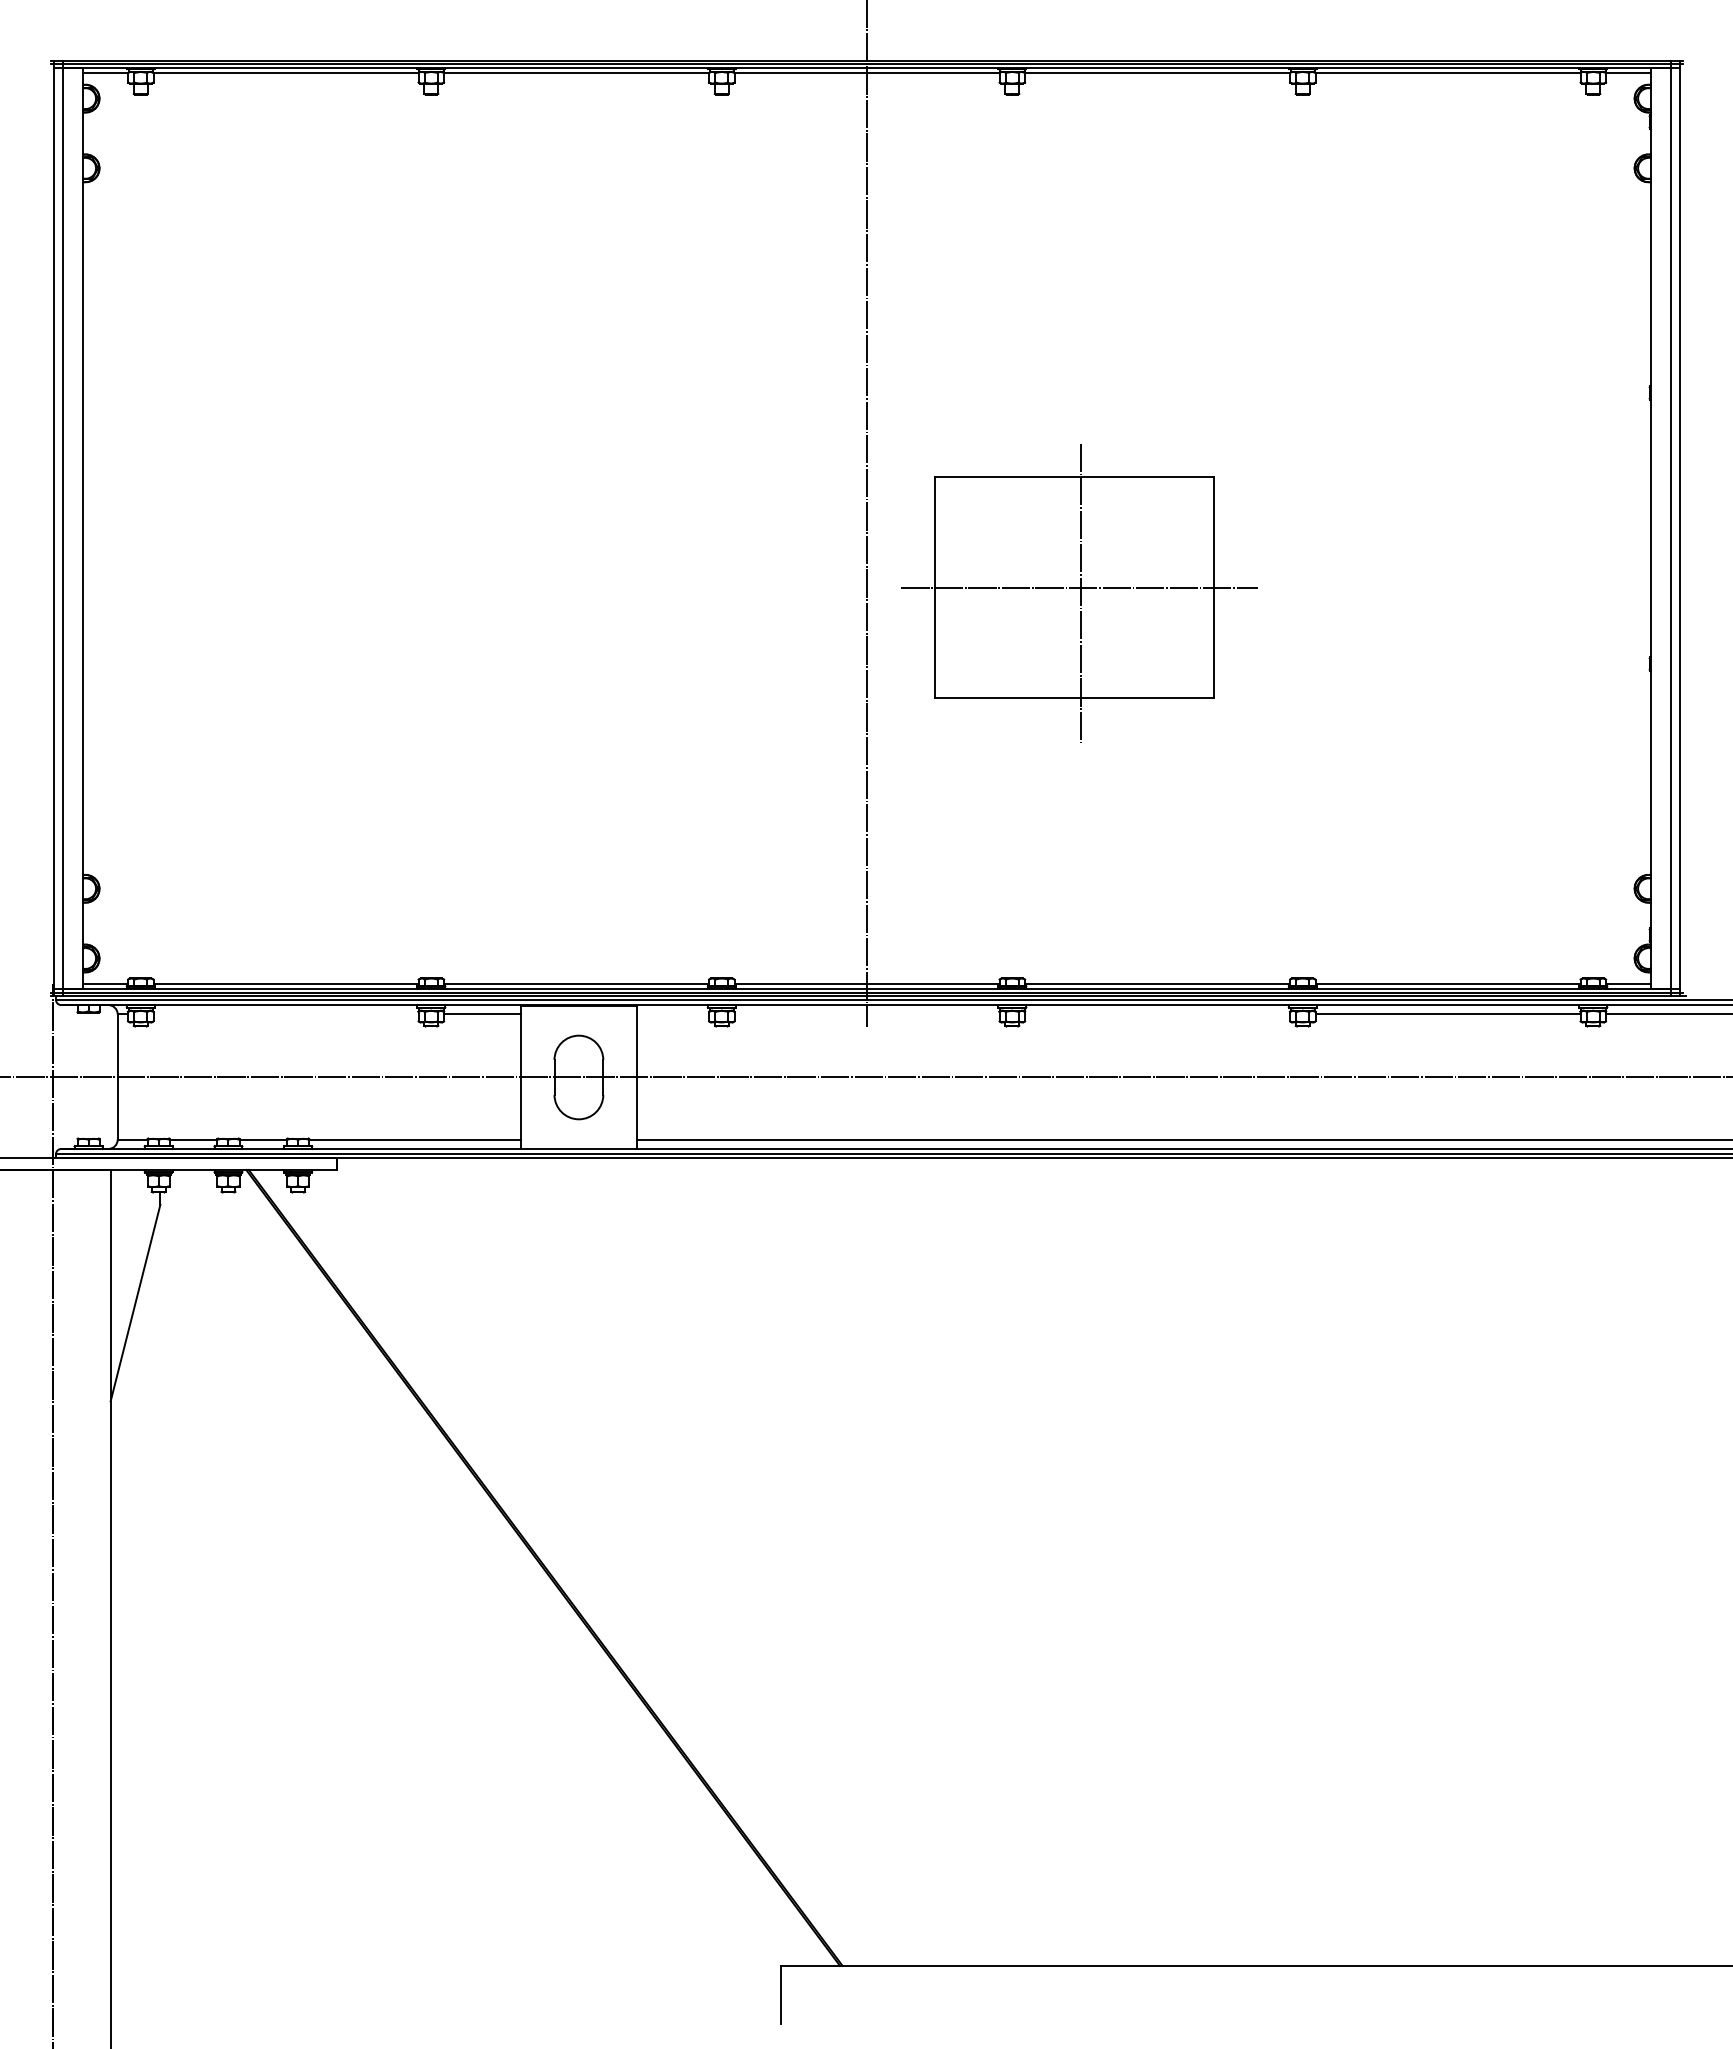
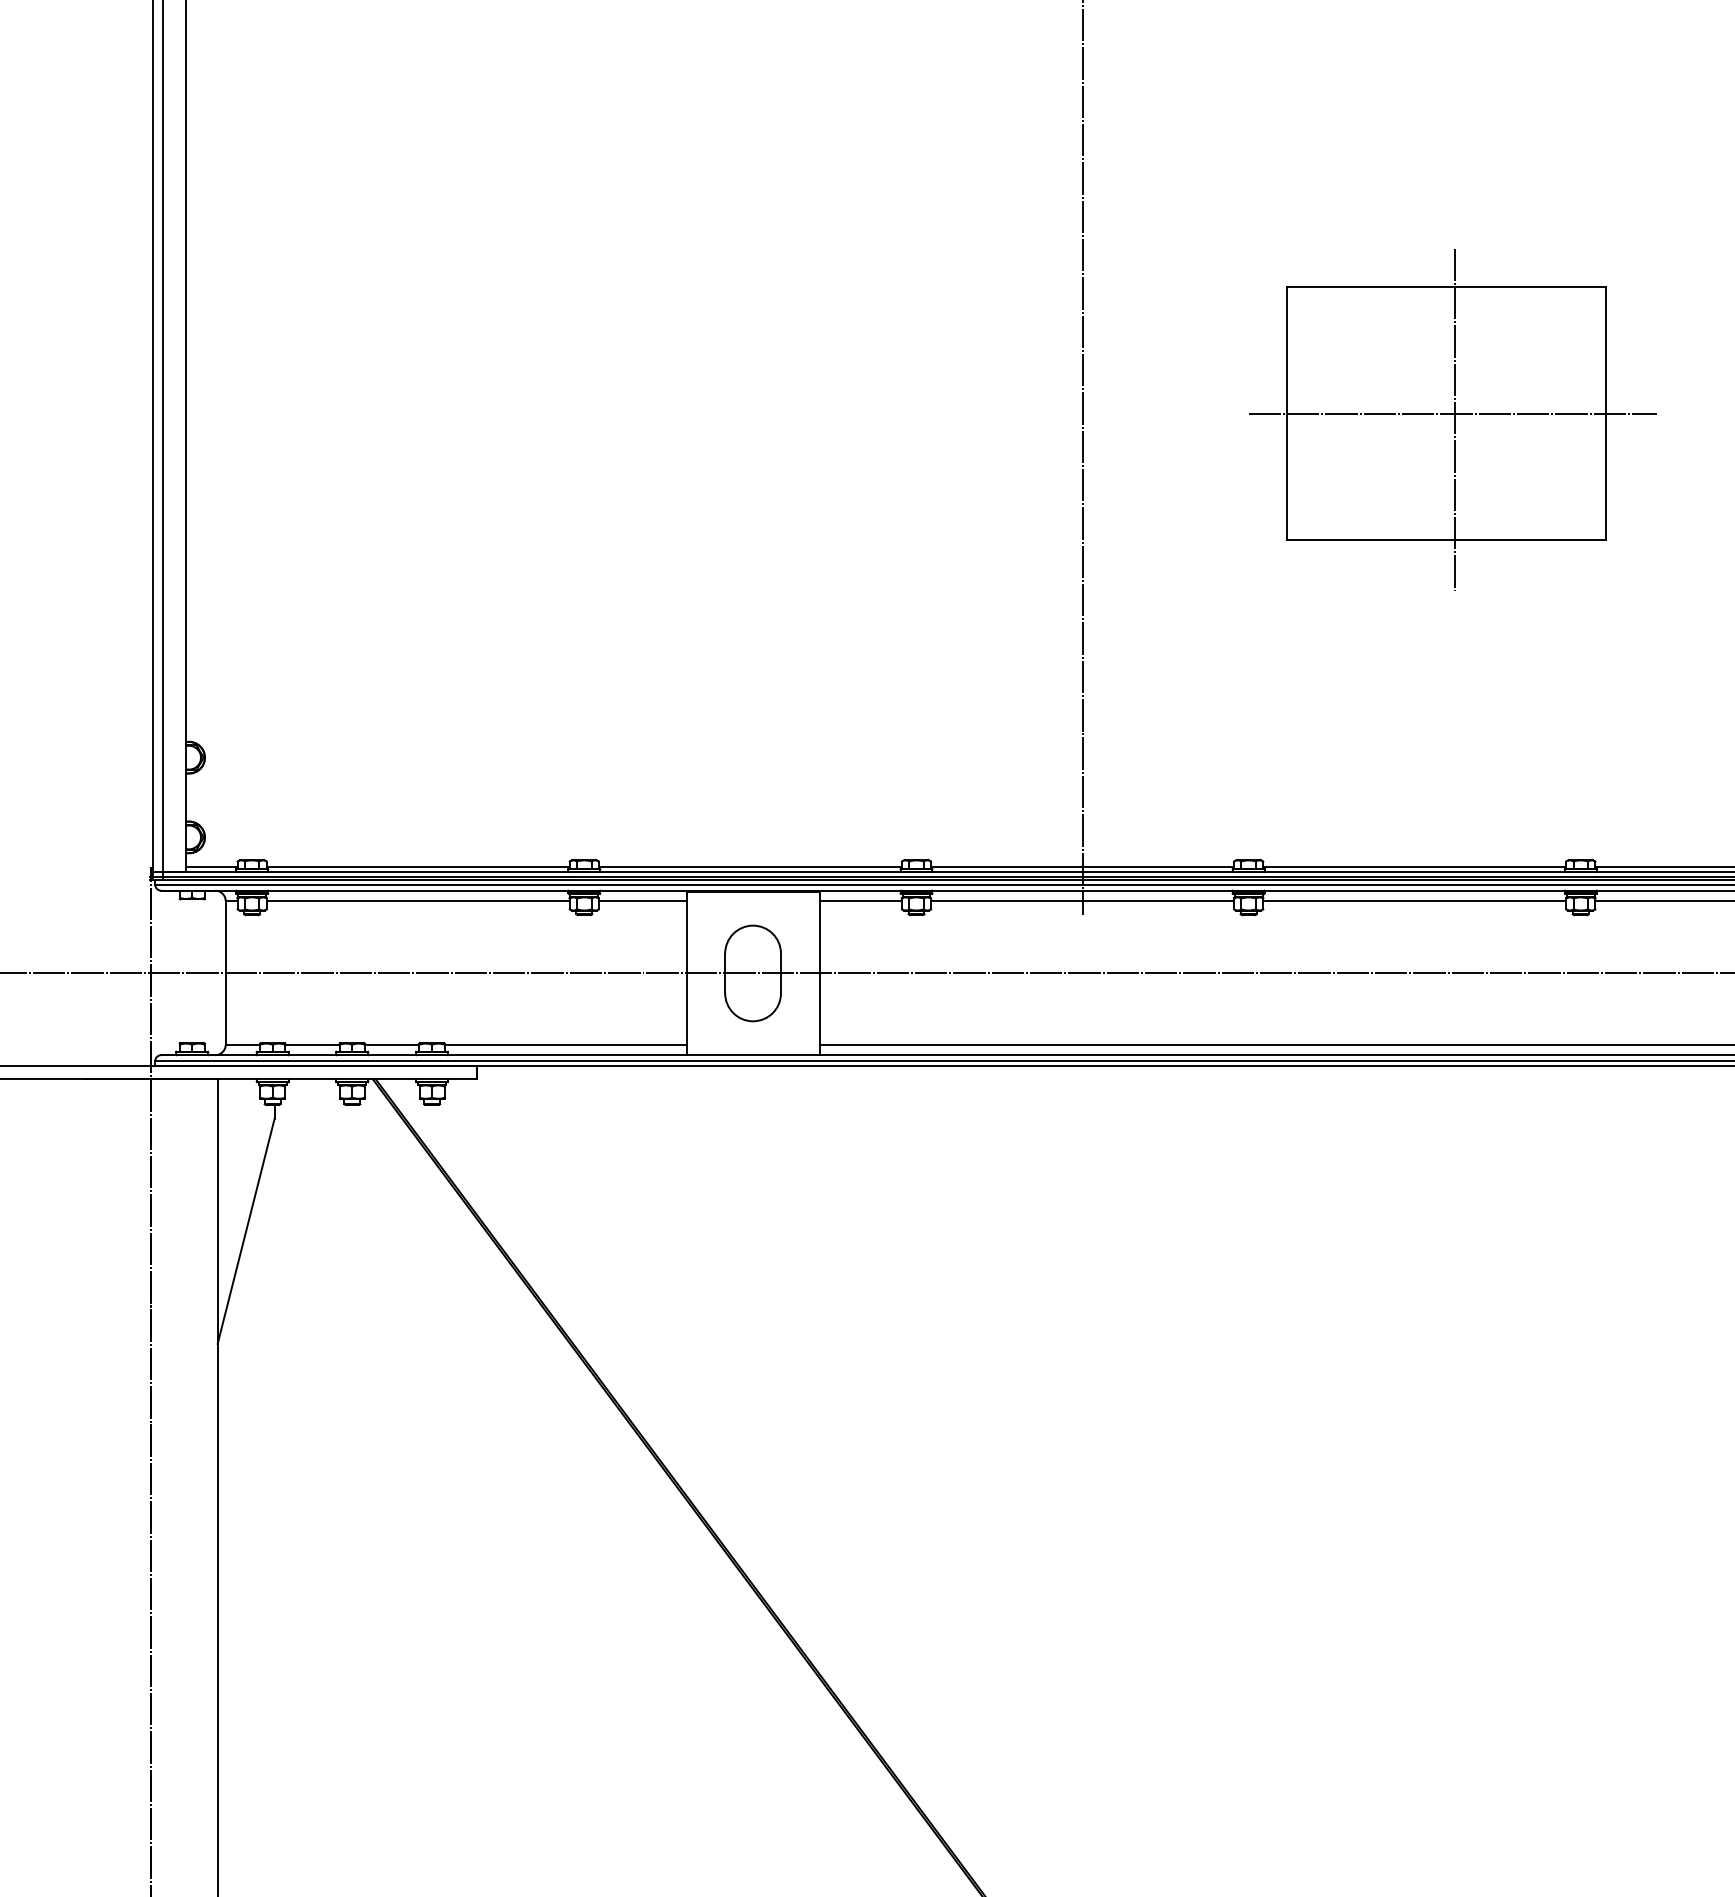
part: (1079, 593) -> (1452, 420), moved
line: (285, 1014) -> (417, 901), added
line: (673, 1014) -> (861, 901), added
line: (866, 1014) -> (1081, 901), added
line: (1157, 1014) -> (1414, 901), added

